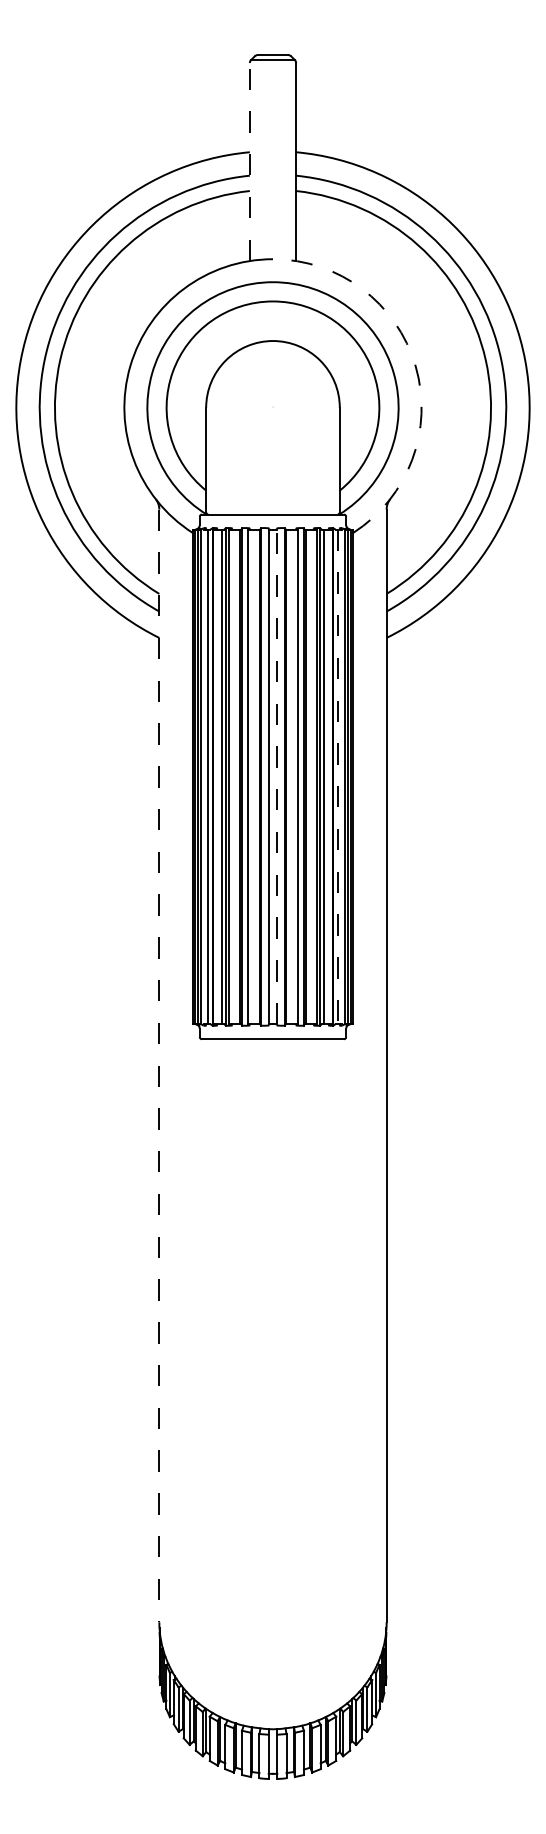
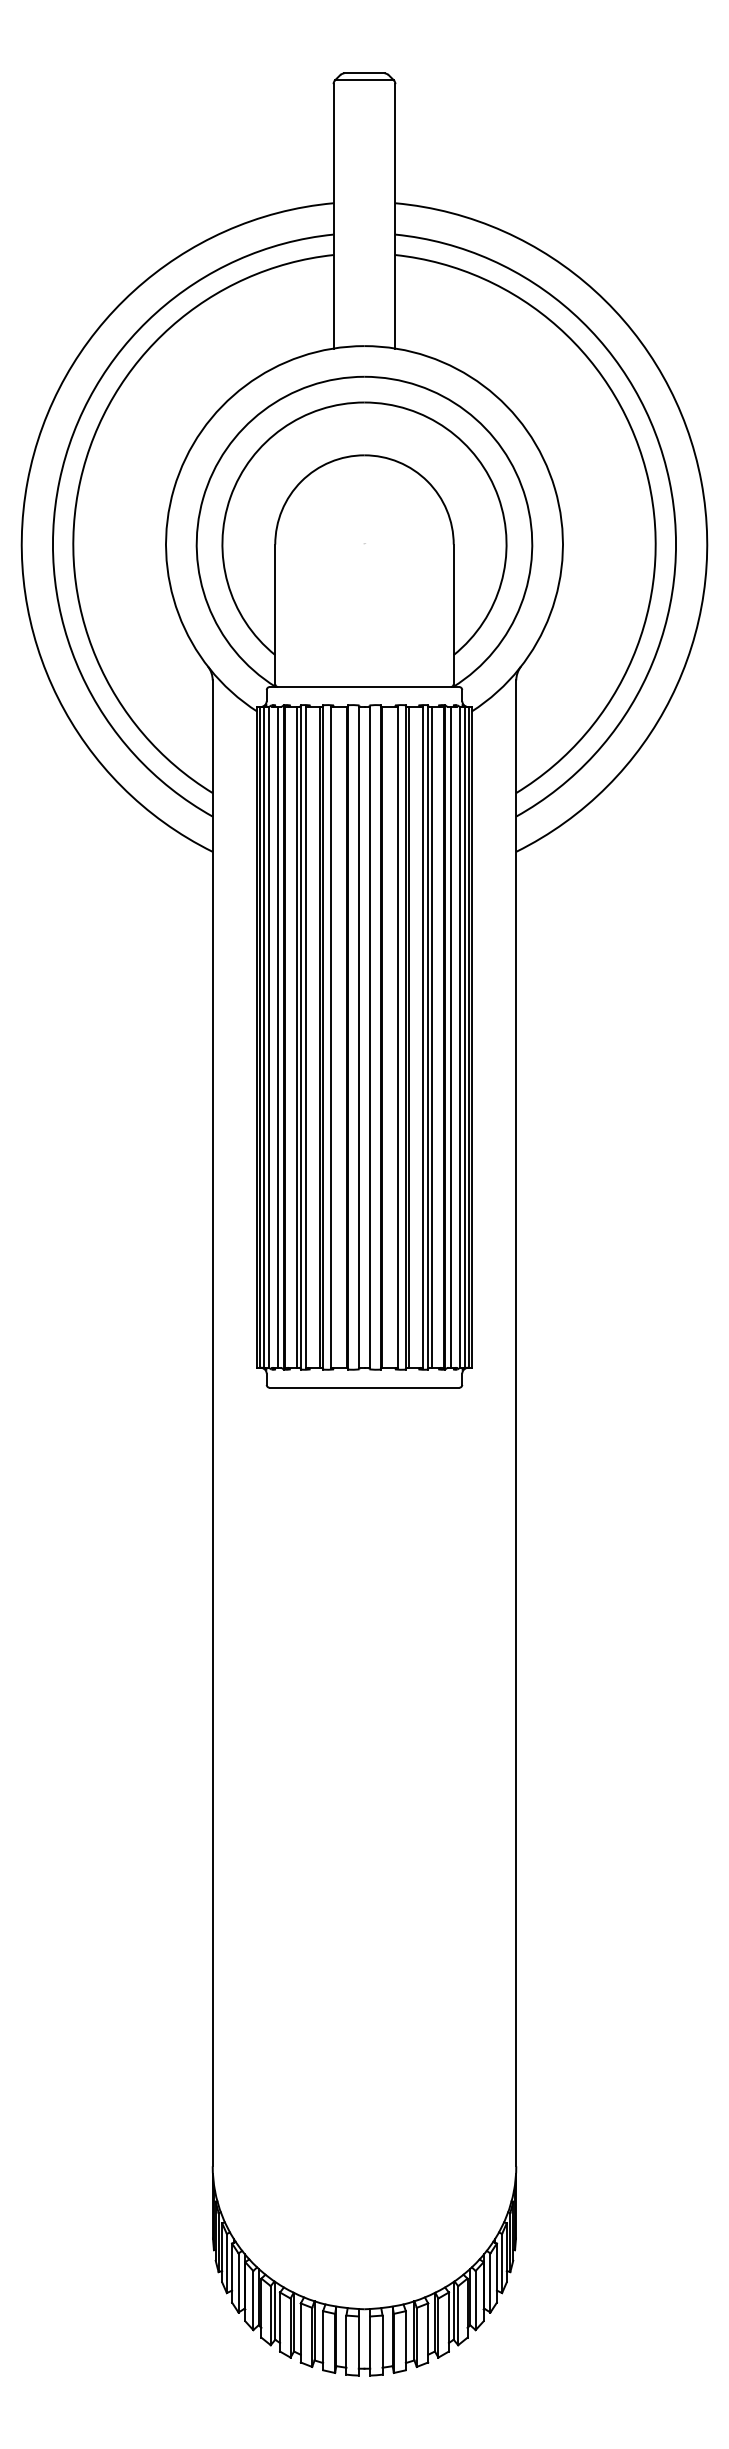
line: (249, 162) -> (333, 216), dashed -> solid
arc: (415, 366) -> (554, 489), dashed -> solid
line: (277, 776) -> (370, 1036), dashed -> solid
line: (338, 777) -> (451, 1038), dashed -> solid
line: (159, 1066) -> (212, 1424), dashed -> solid

